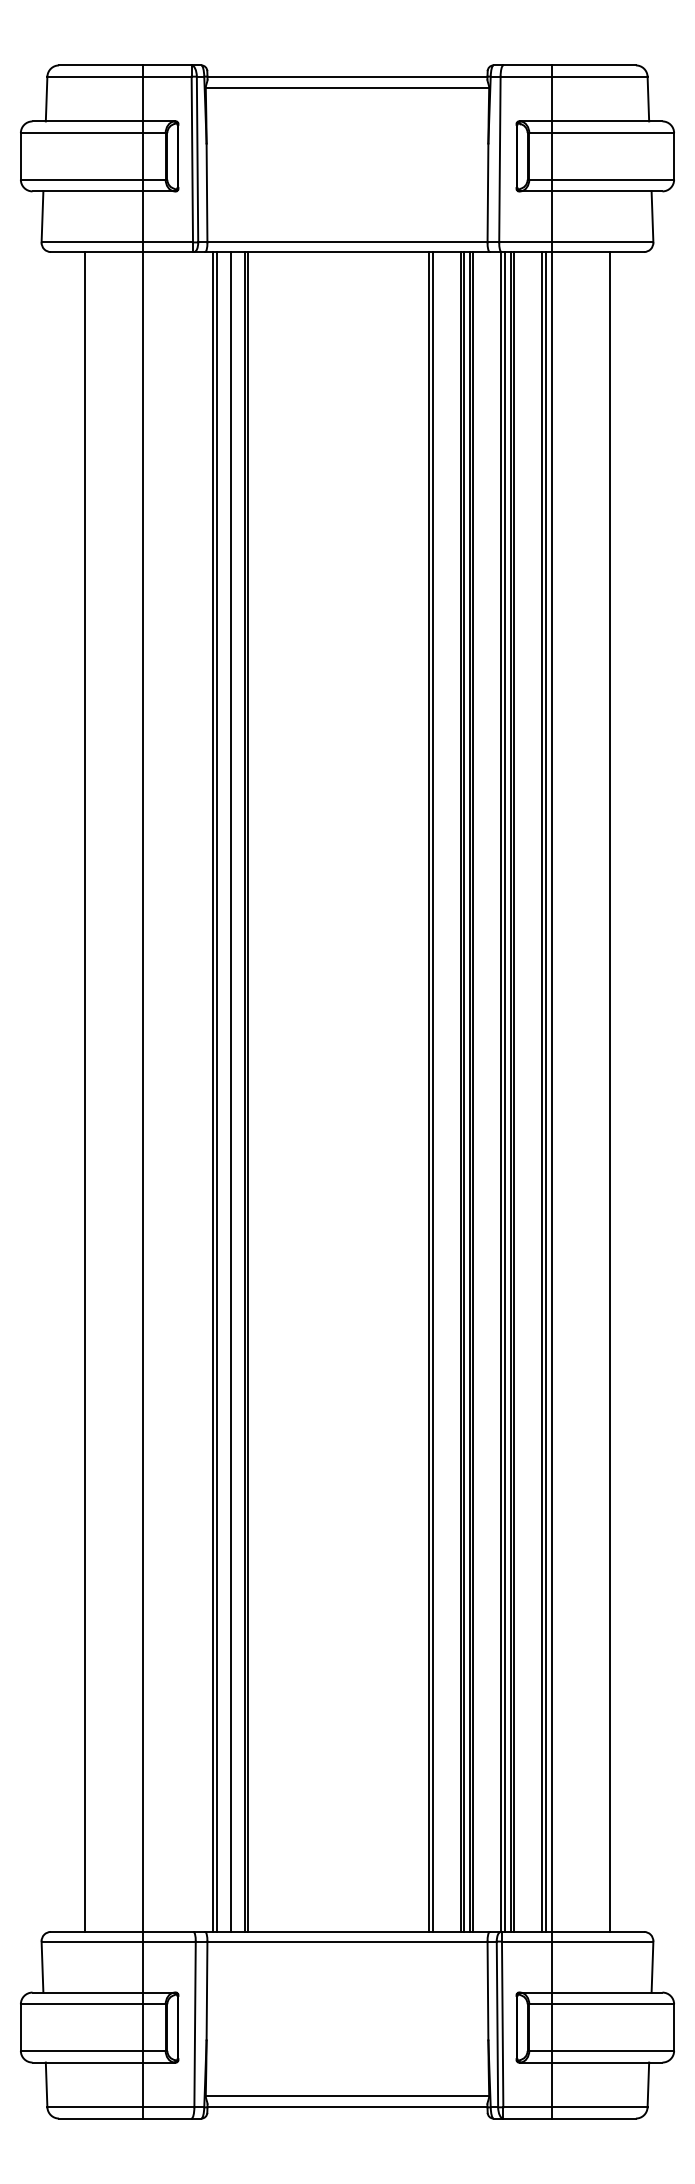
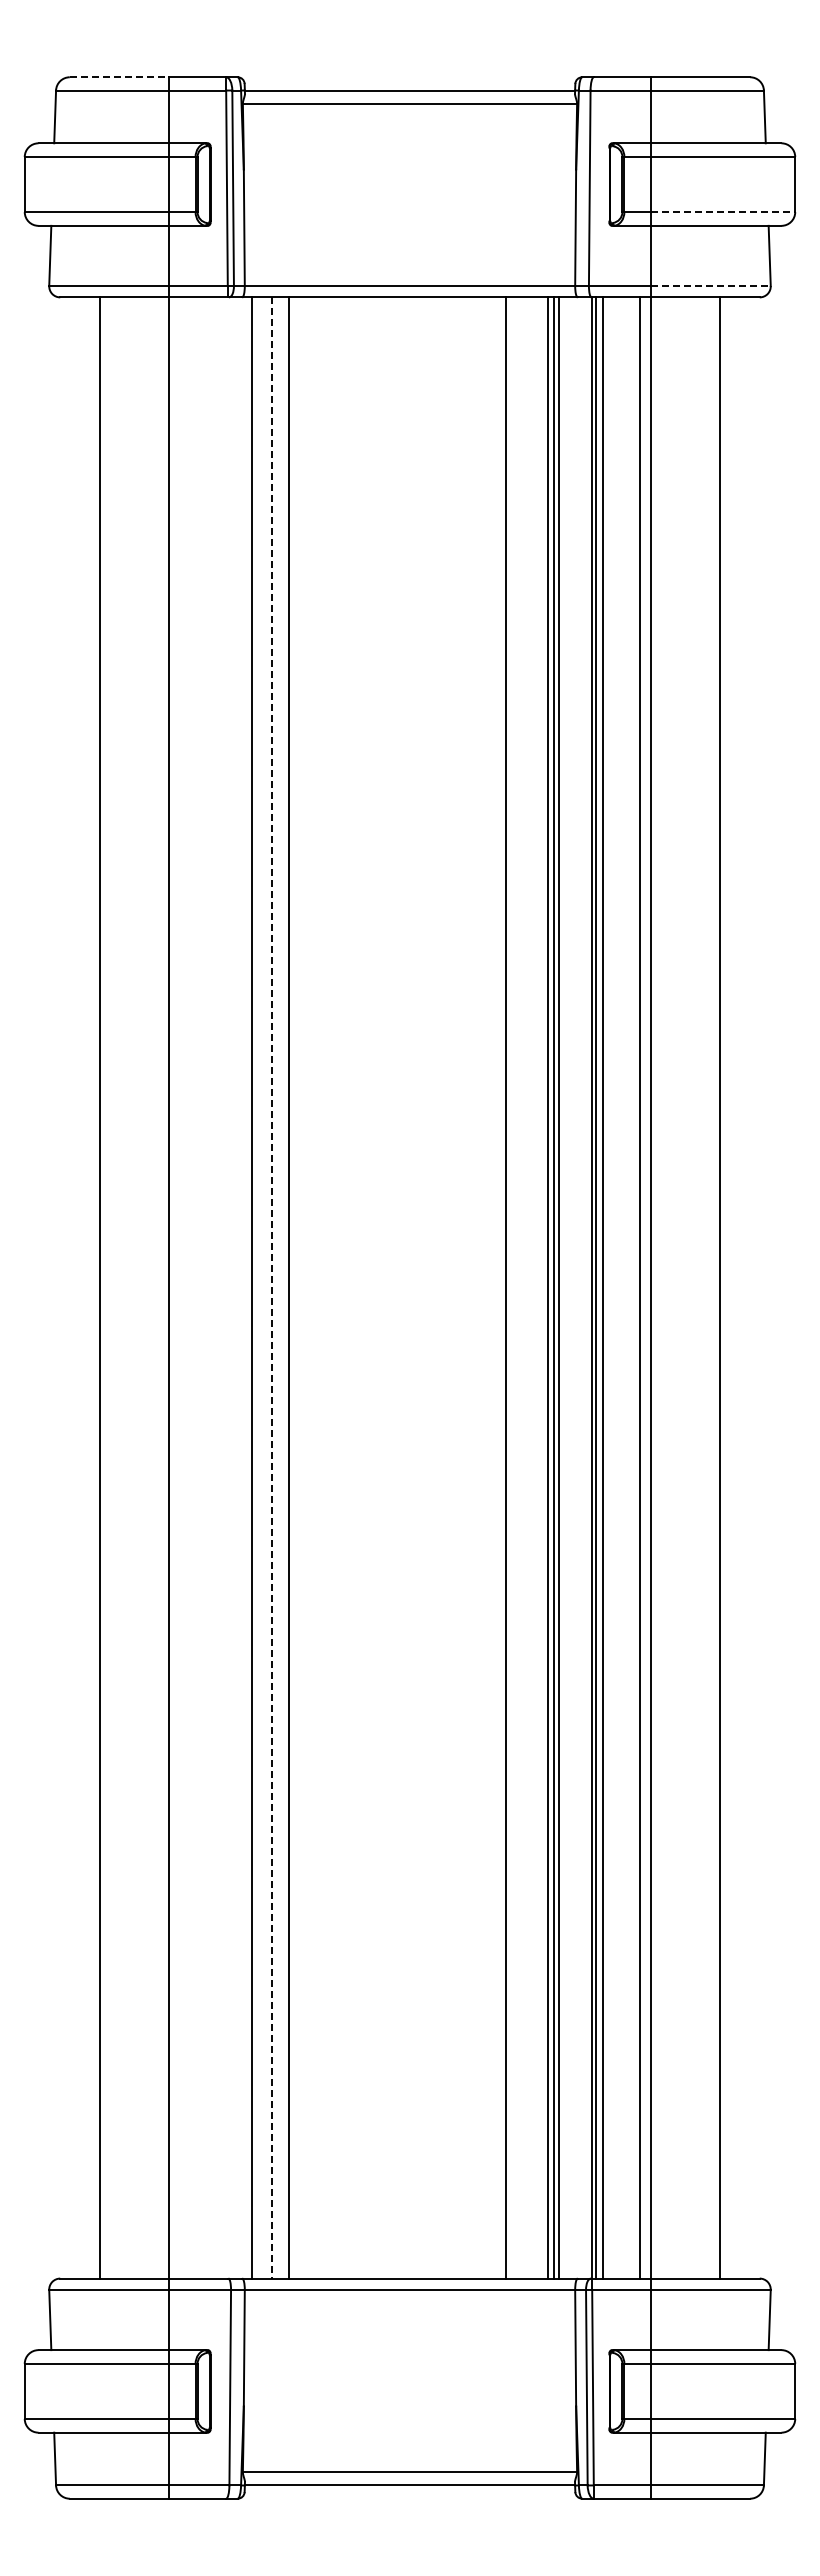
line: (101, 65) -> (119, 77), solid -> dashed
line: (613, 180) -> (723, 212), solid -> dashed
line: (602, 242) -> (710, 286), solid -> dashed
line: (216, 1091) -> (255, 1287), removed
line: (230, 1091) -> (272, 1287), solid -> dashed
line: (248, 1091) -> (293, 1287), removed
line: (432, 1091) -> (510, 1287), removed
line: (460, 1091) -> (543, 1287), removed
line: (514, 1091) -> (606, 1287), removed
line: (545, 1091) -> (643, 1287), removed

